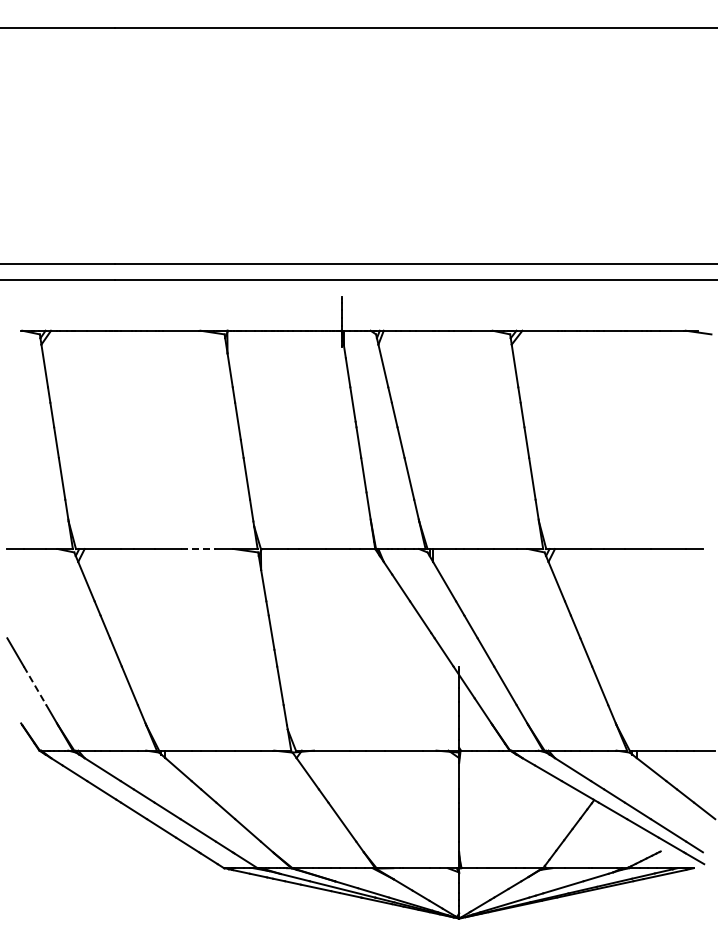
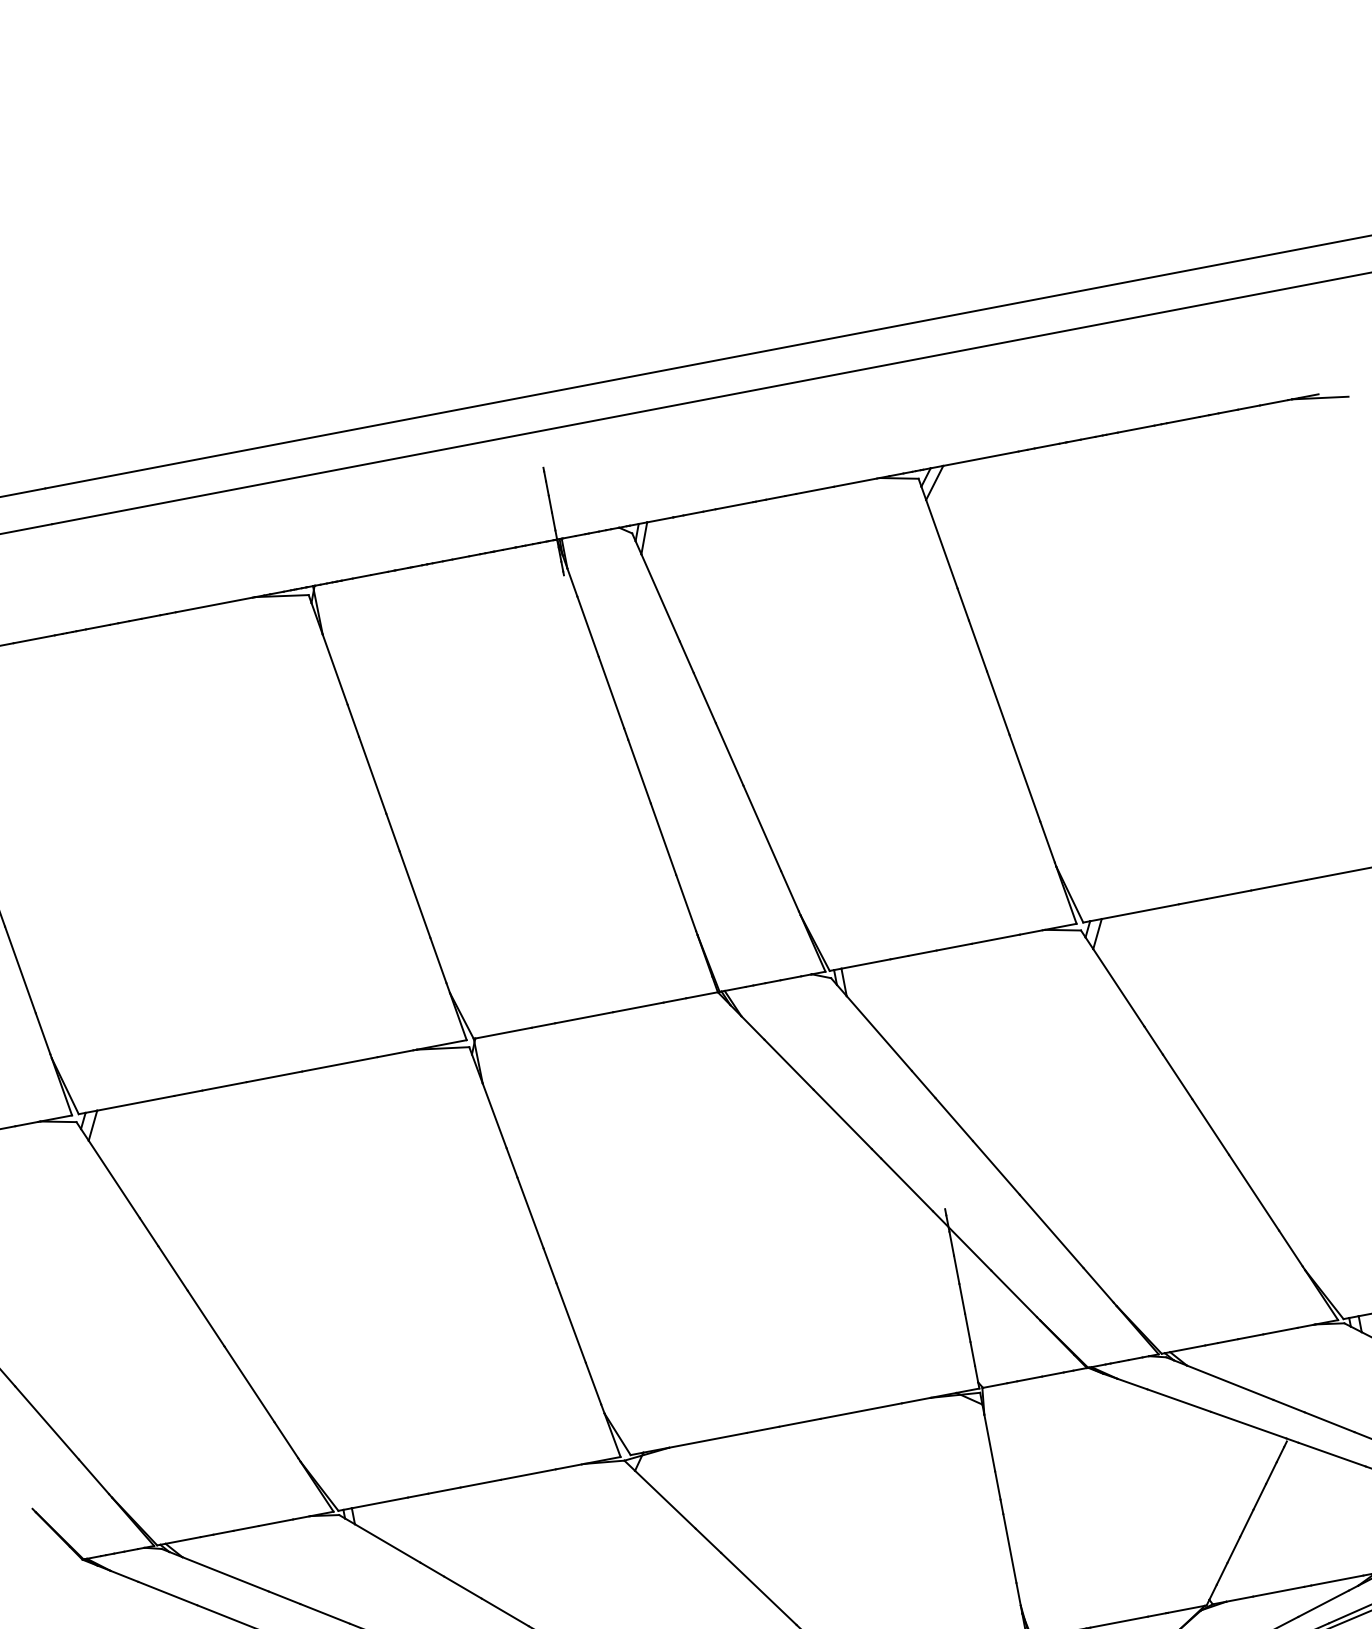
line: (198, 549) -> (340, 1065), dashed -> solid
line: (35, 686) -> (48, 1424), dashed -> solid

